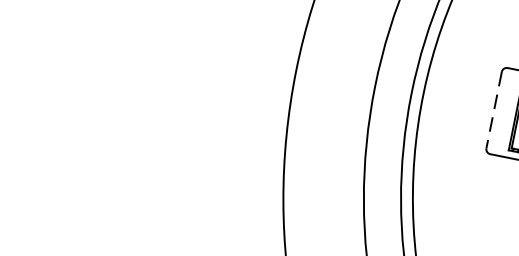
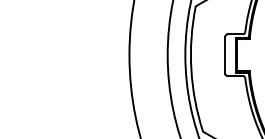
line: (494, 110) -> (225, 55), dashed -> solid

